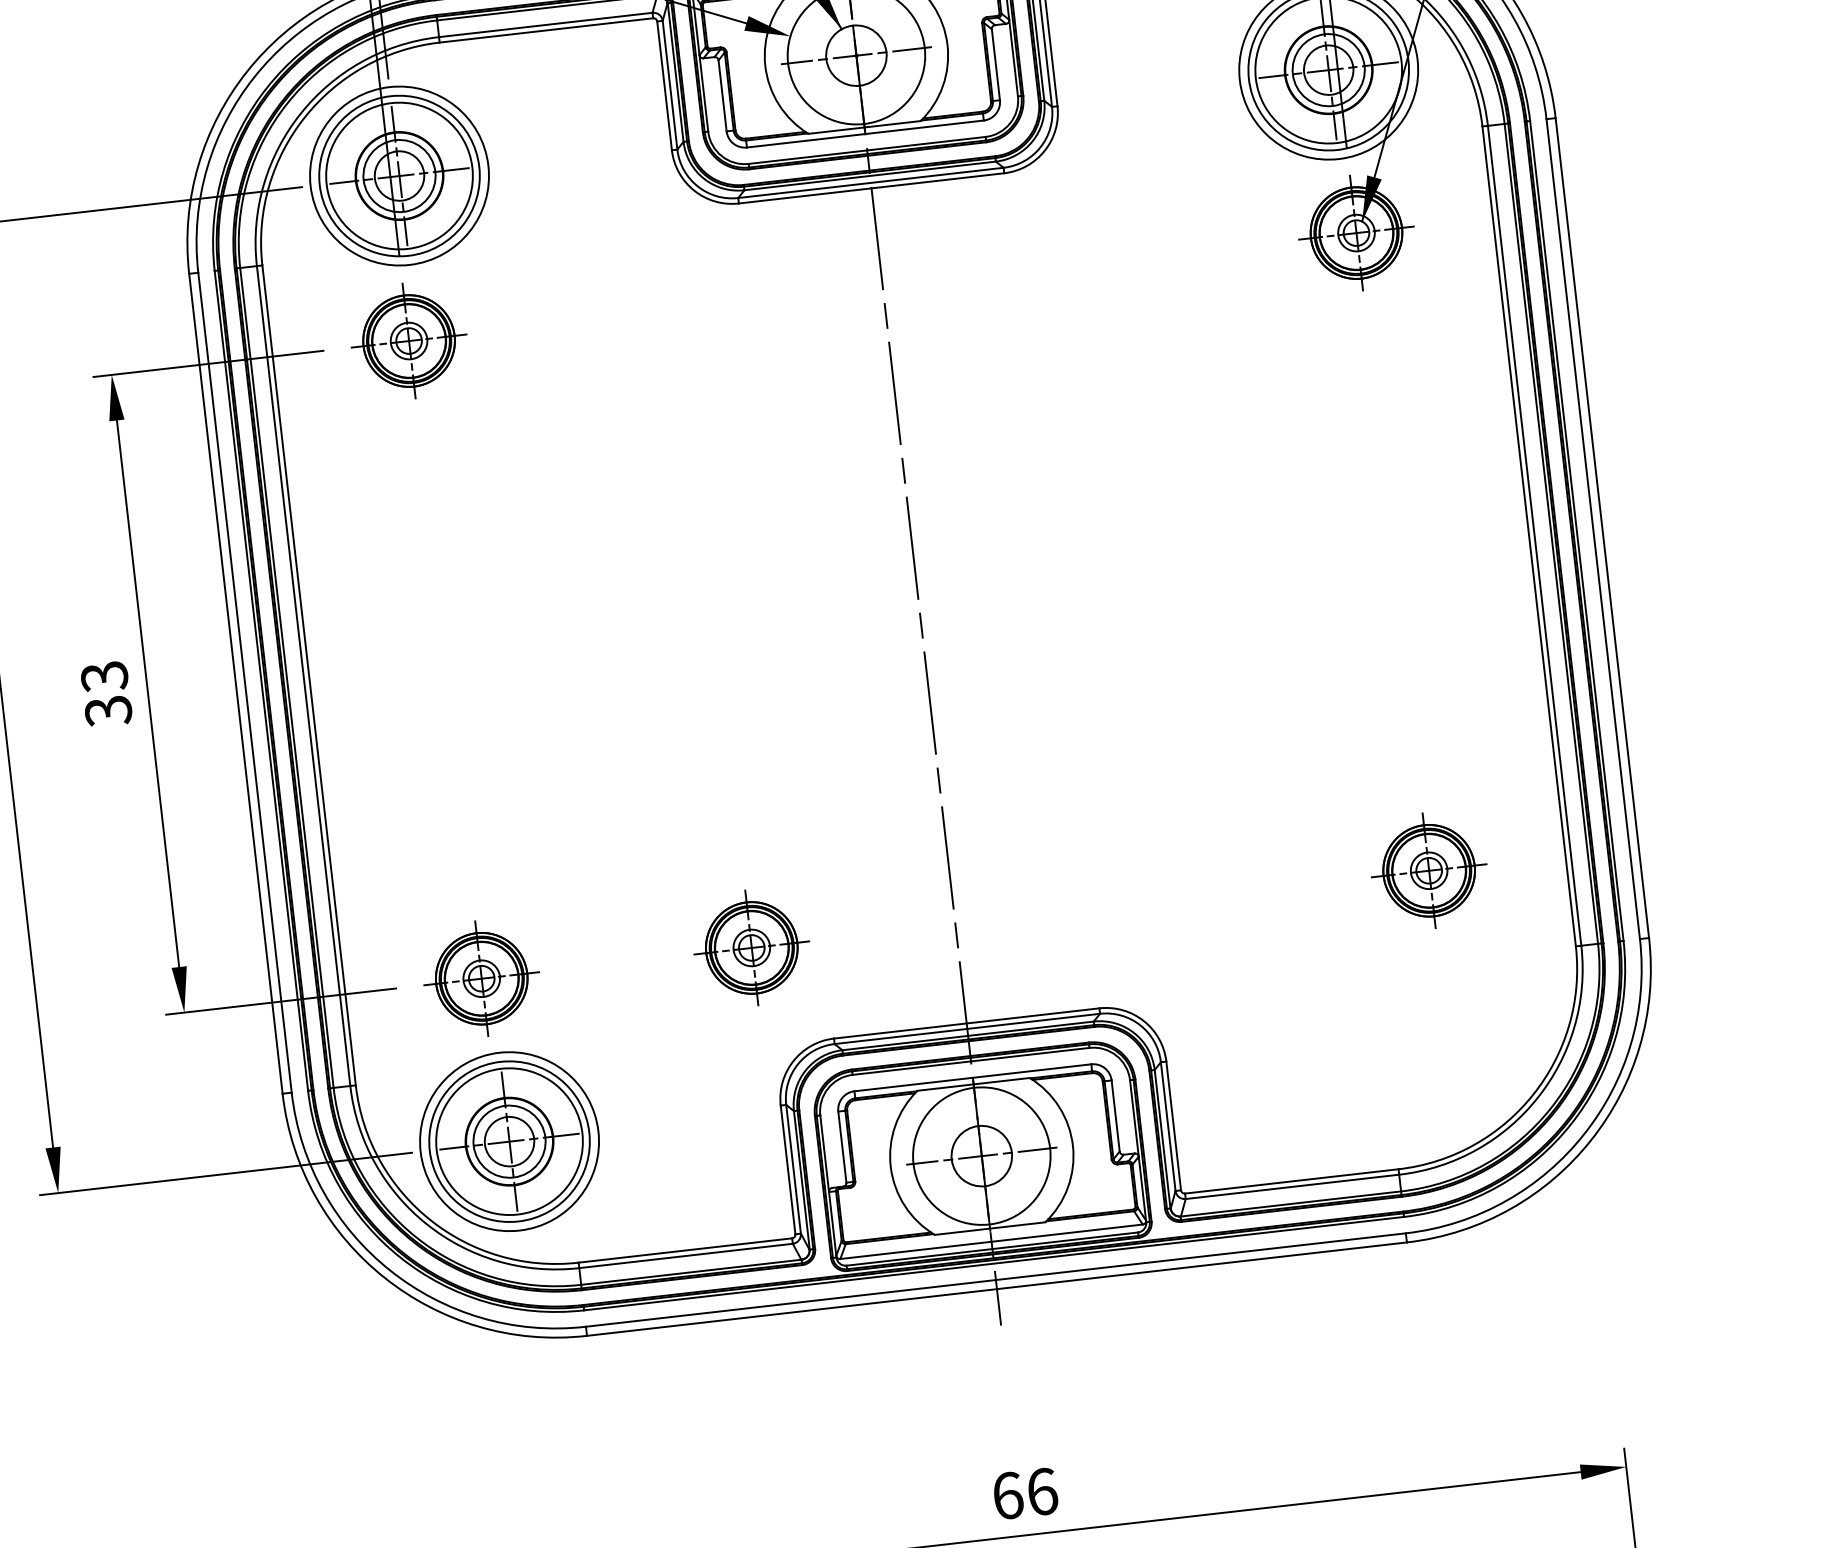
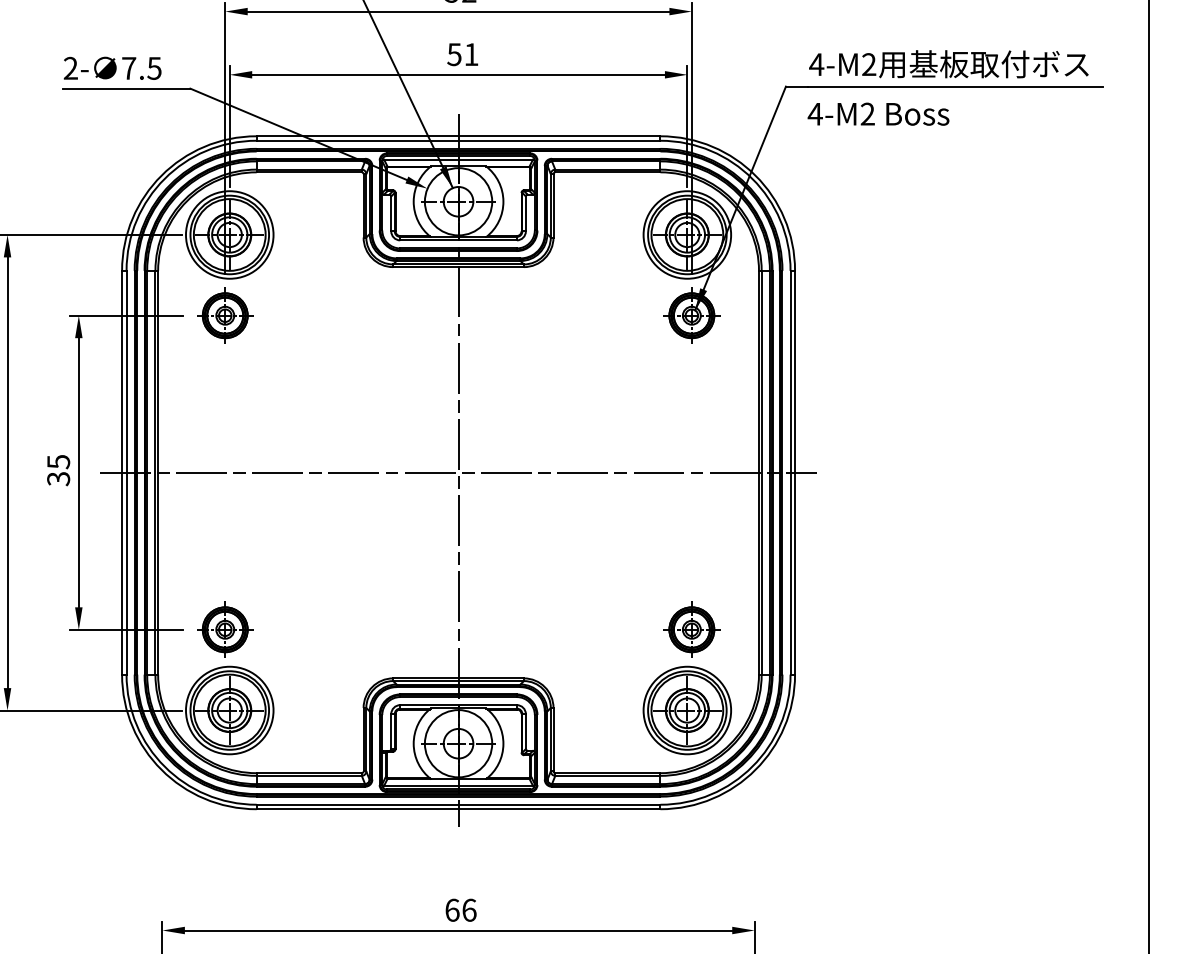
line: (918, 605) -> (458, 472), added
text: (104, 675) -> (58, 461), 33 -> 35
part: (752, 947) -> (358, 629), removed
part: (1436, 1035) -> (686, 710), added

